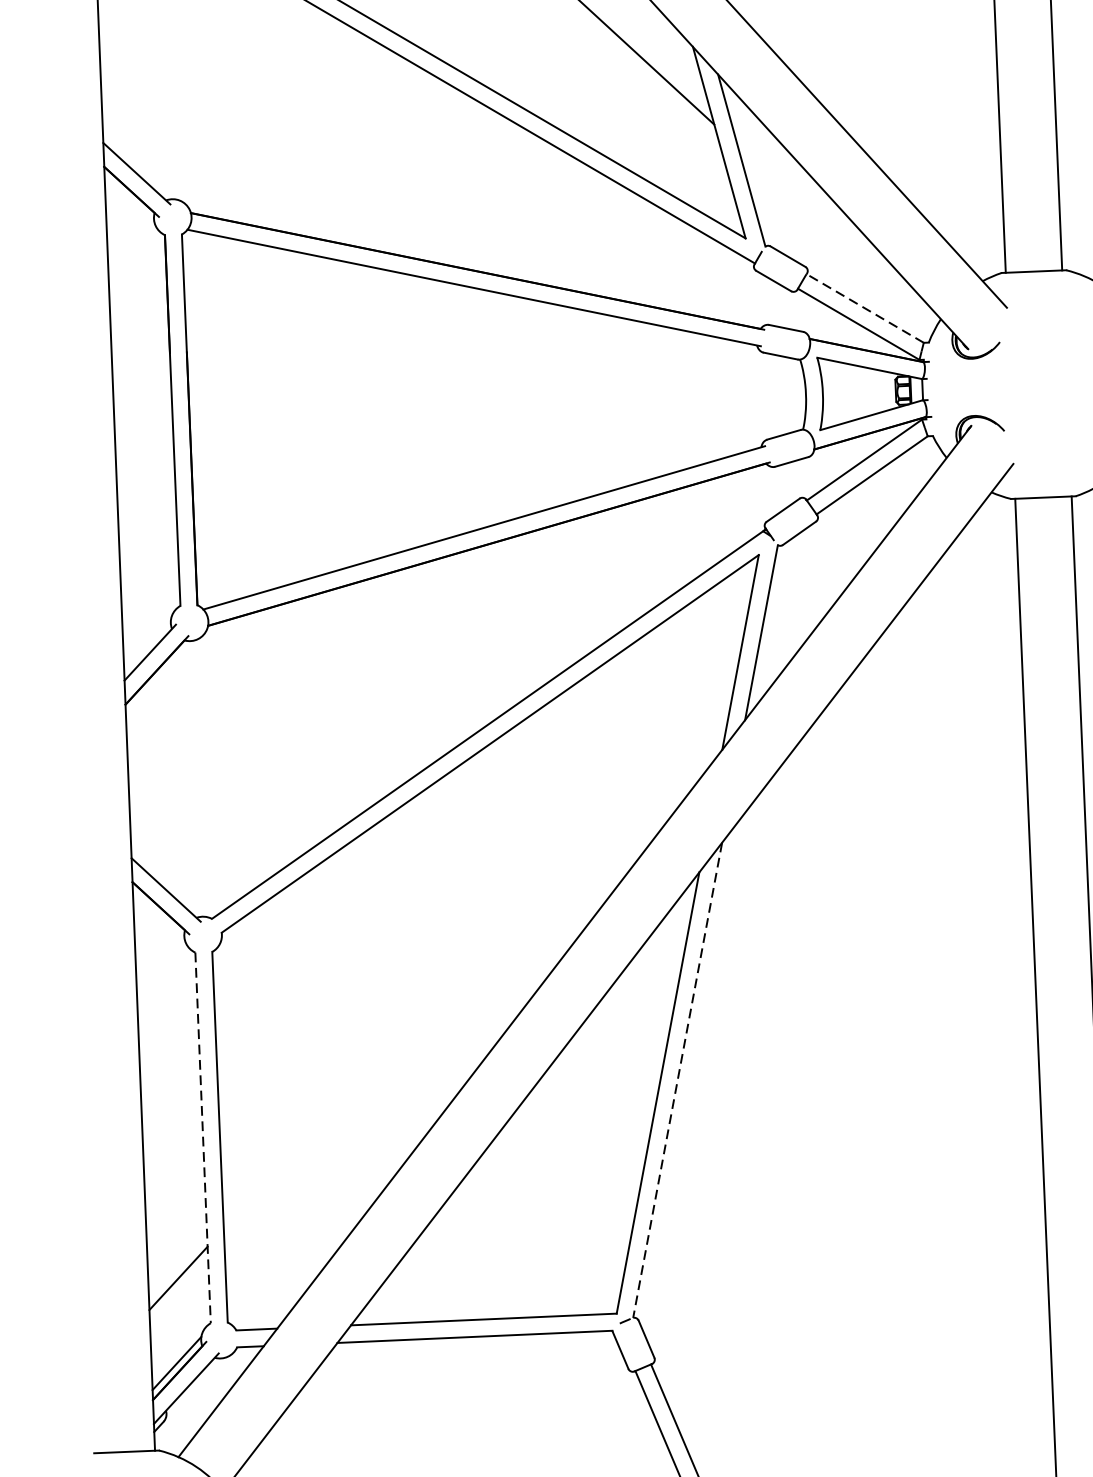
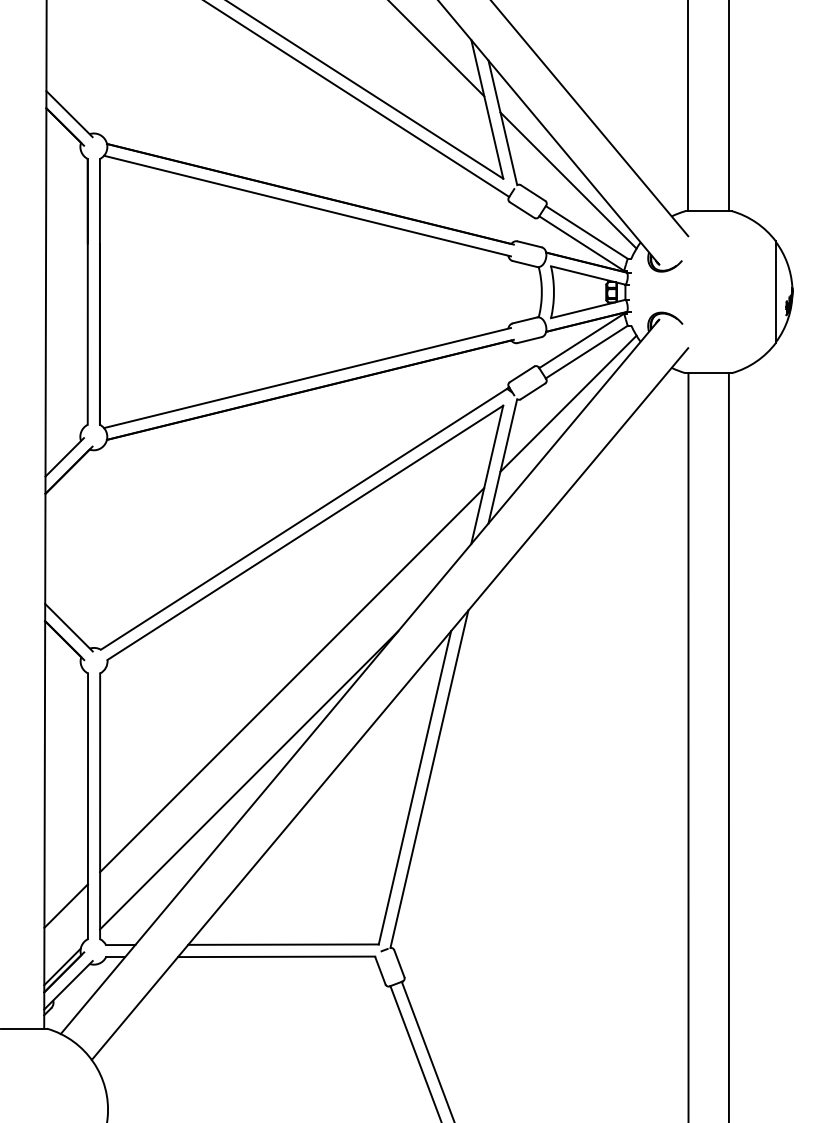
line: (836, 237) -> (568, 180), added
line: (864, 308) -> (586, 232), dashed -> solid
line: (849, 548) -> (568, 403), added
line: (480, 950) -> (292, 680), added
line: (677, 1080) -> (429, 779), dashed -> solid
line: (426, 1092) -> (249, 780), added
line: (202, 1138) -> (87, 806), dashed -> solid

